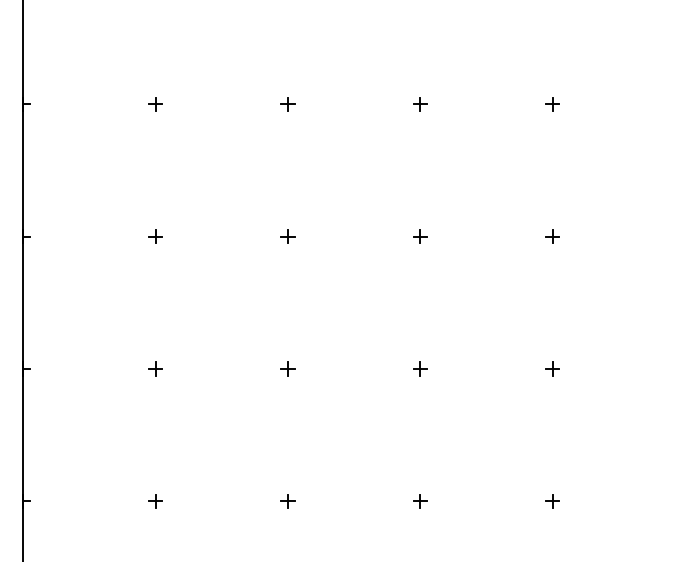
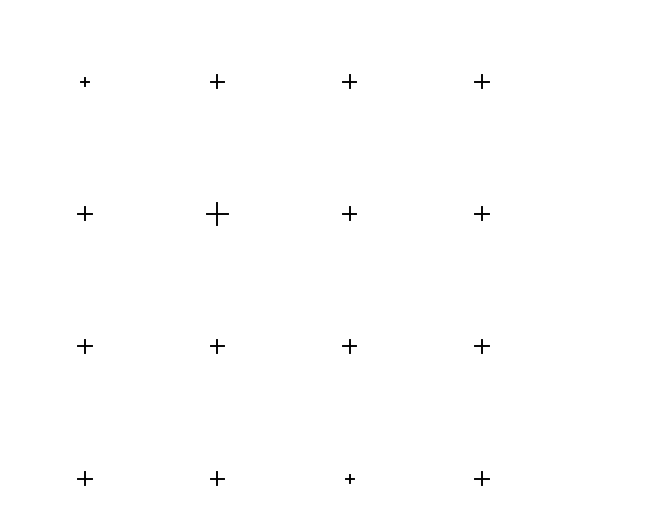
part: (155, 104) -> (84, 81), size x0.6
part: (287, 236) -> (216, 213), size x1.6
part: (420, 501) -> (349, 478), size x0.6

